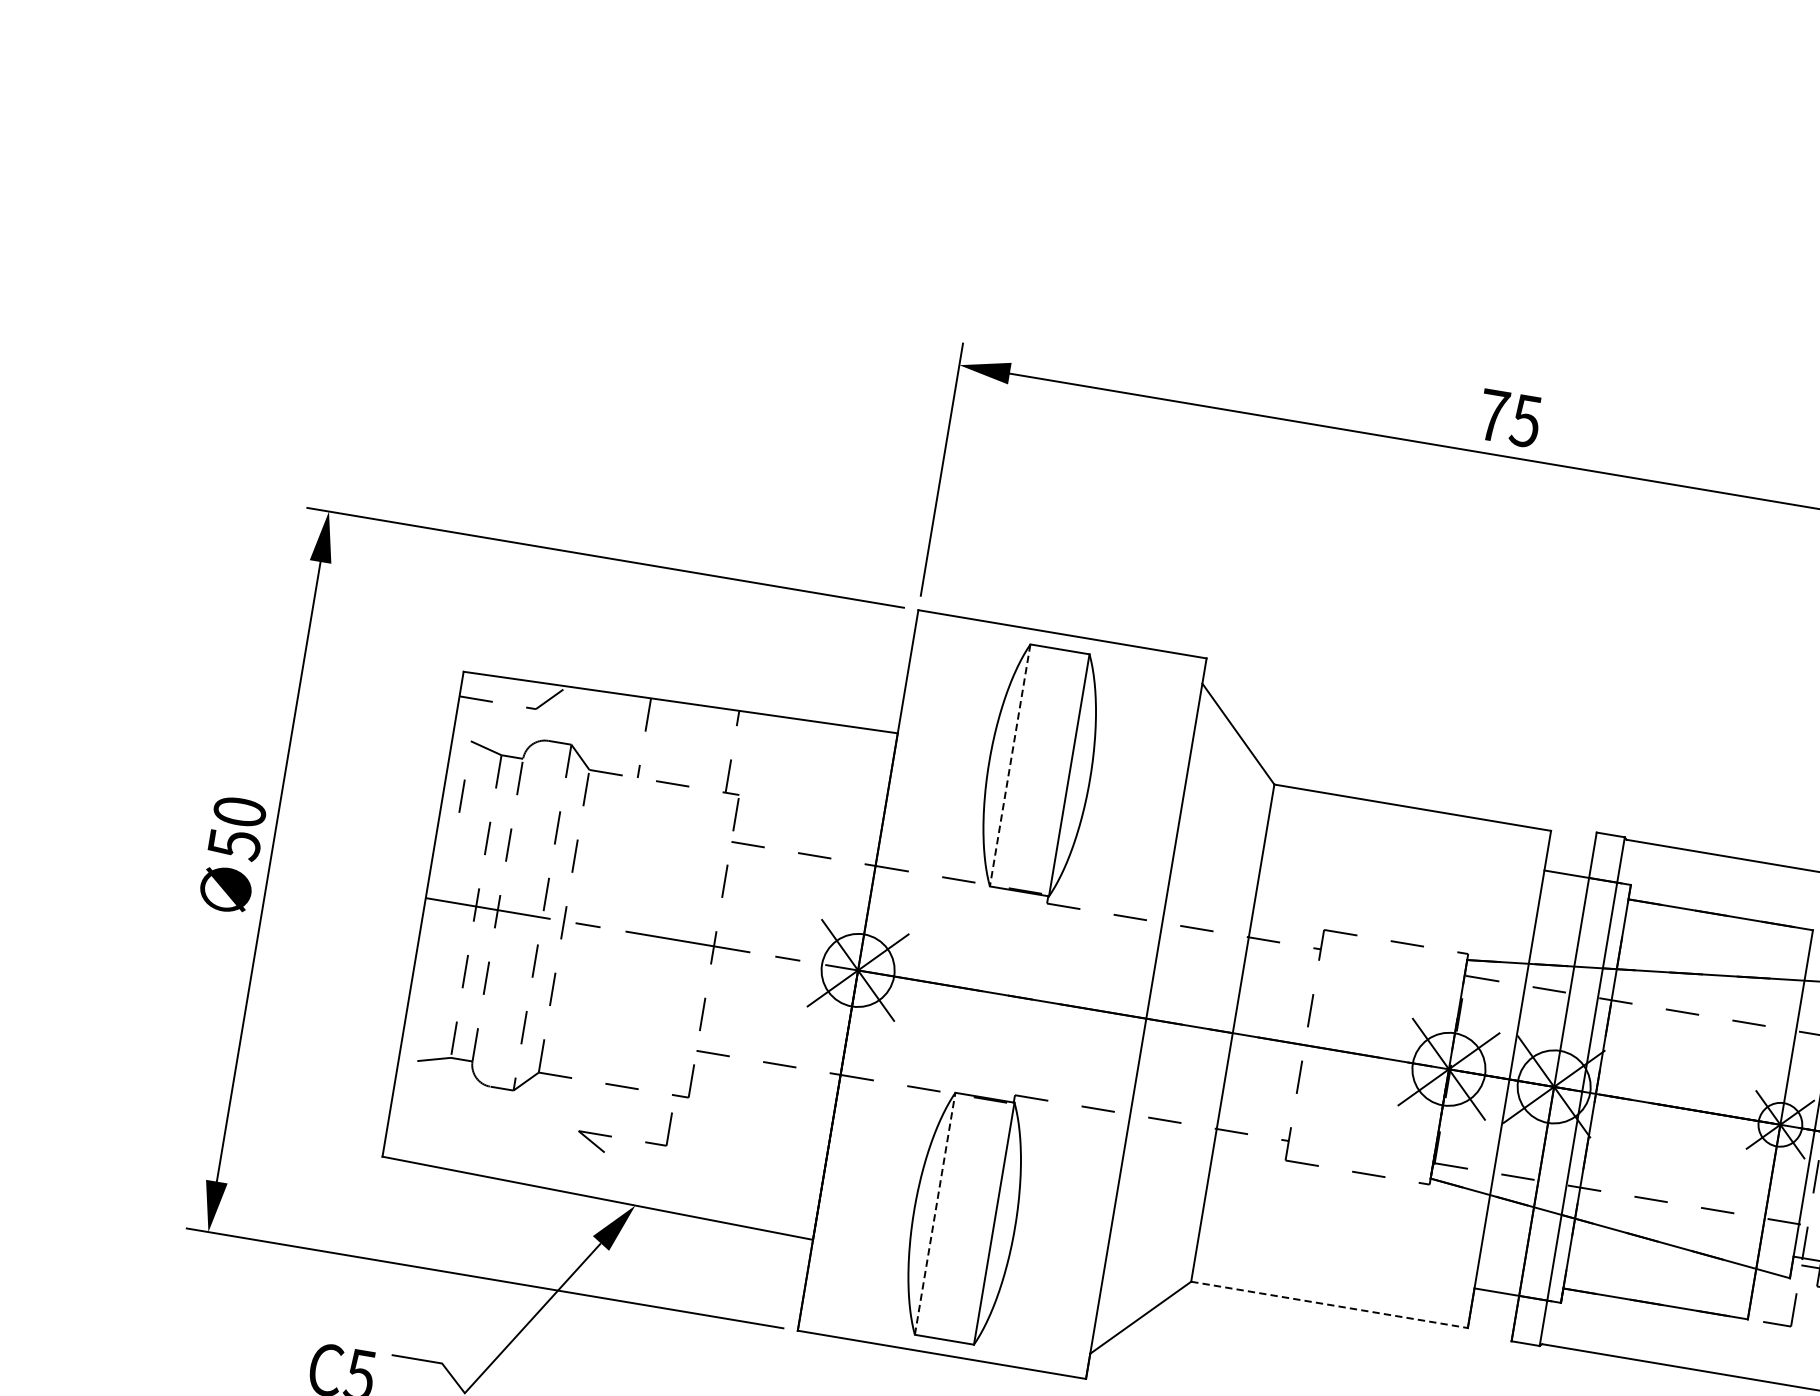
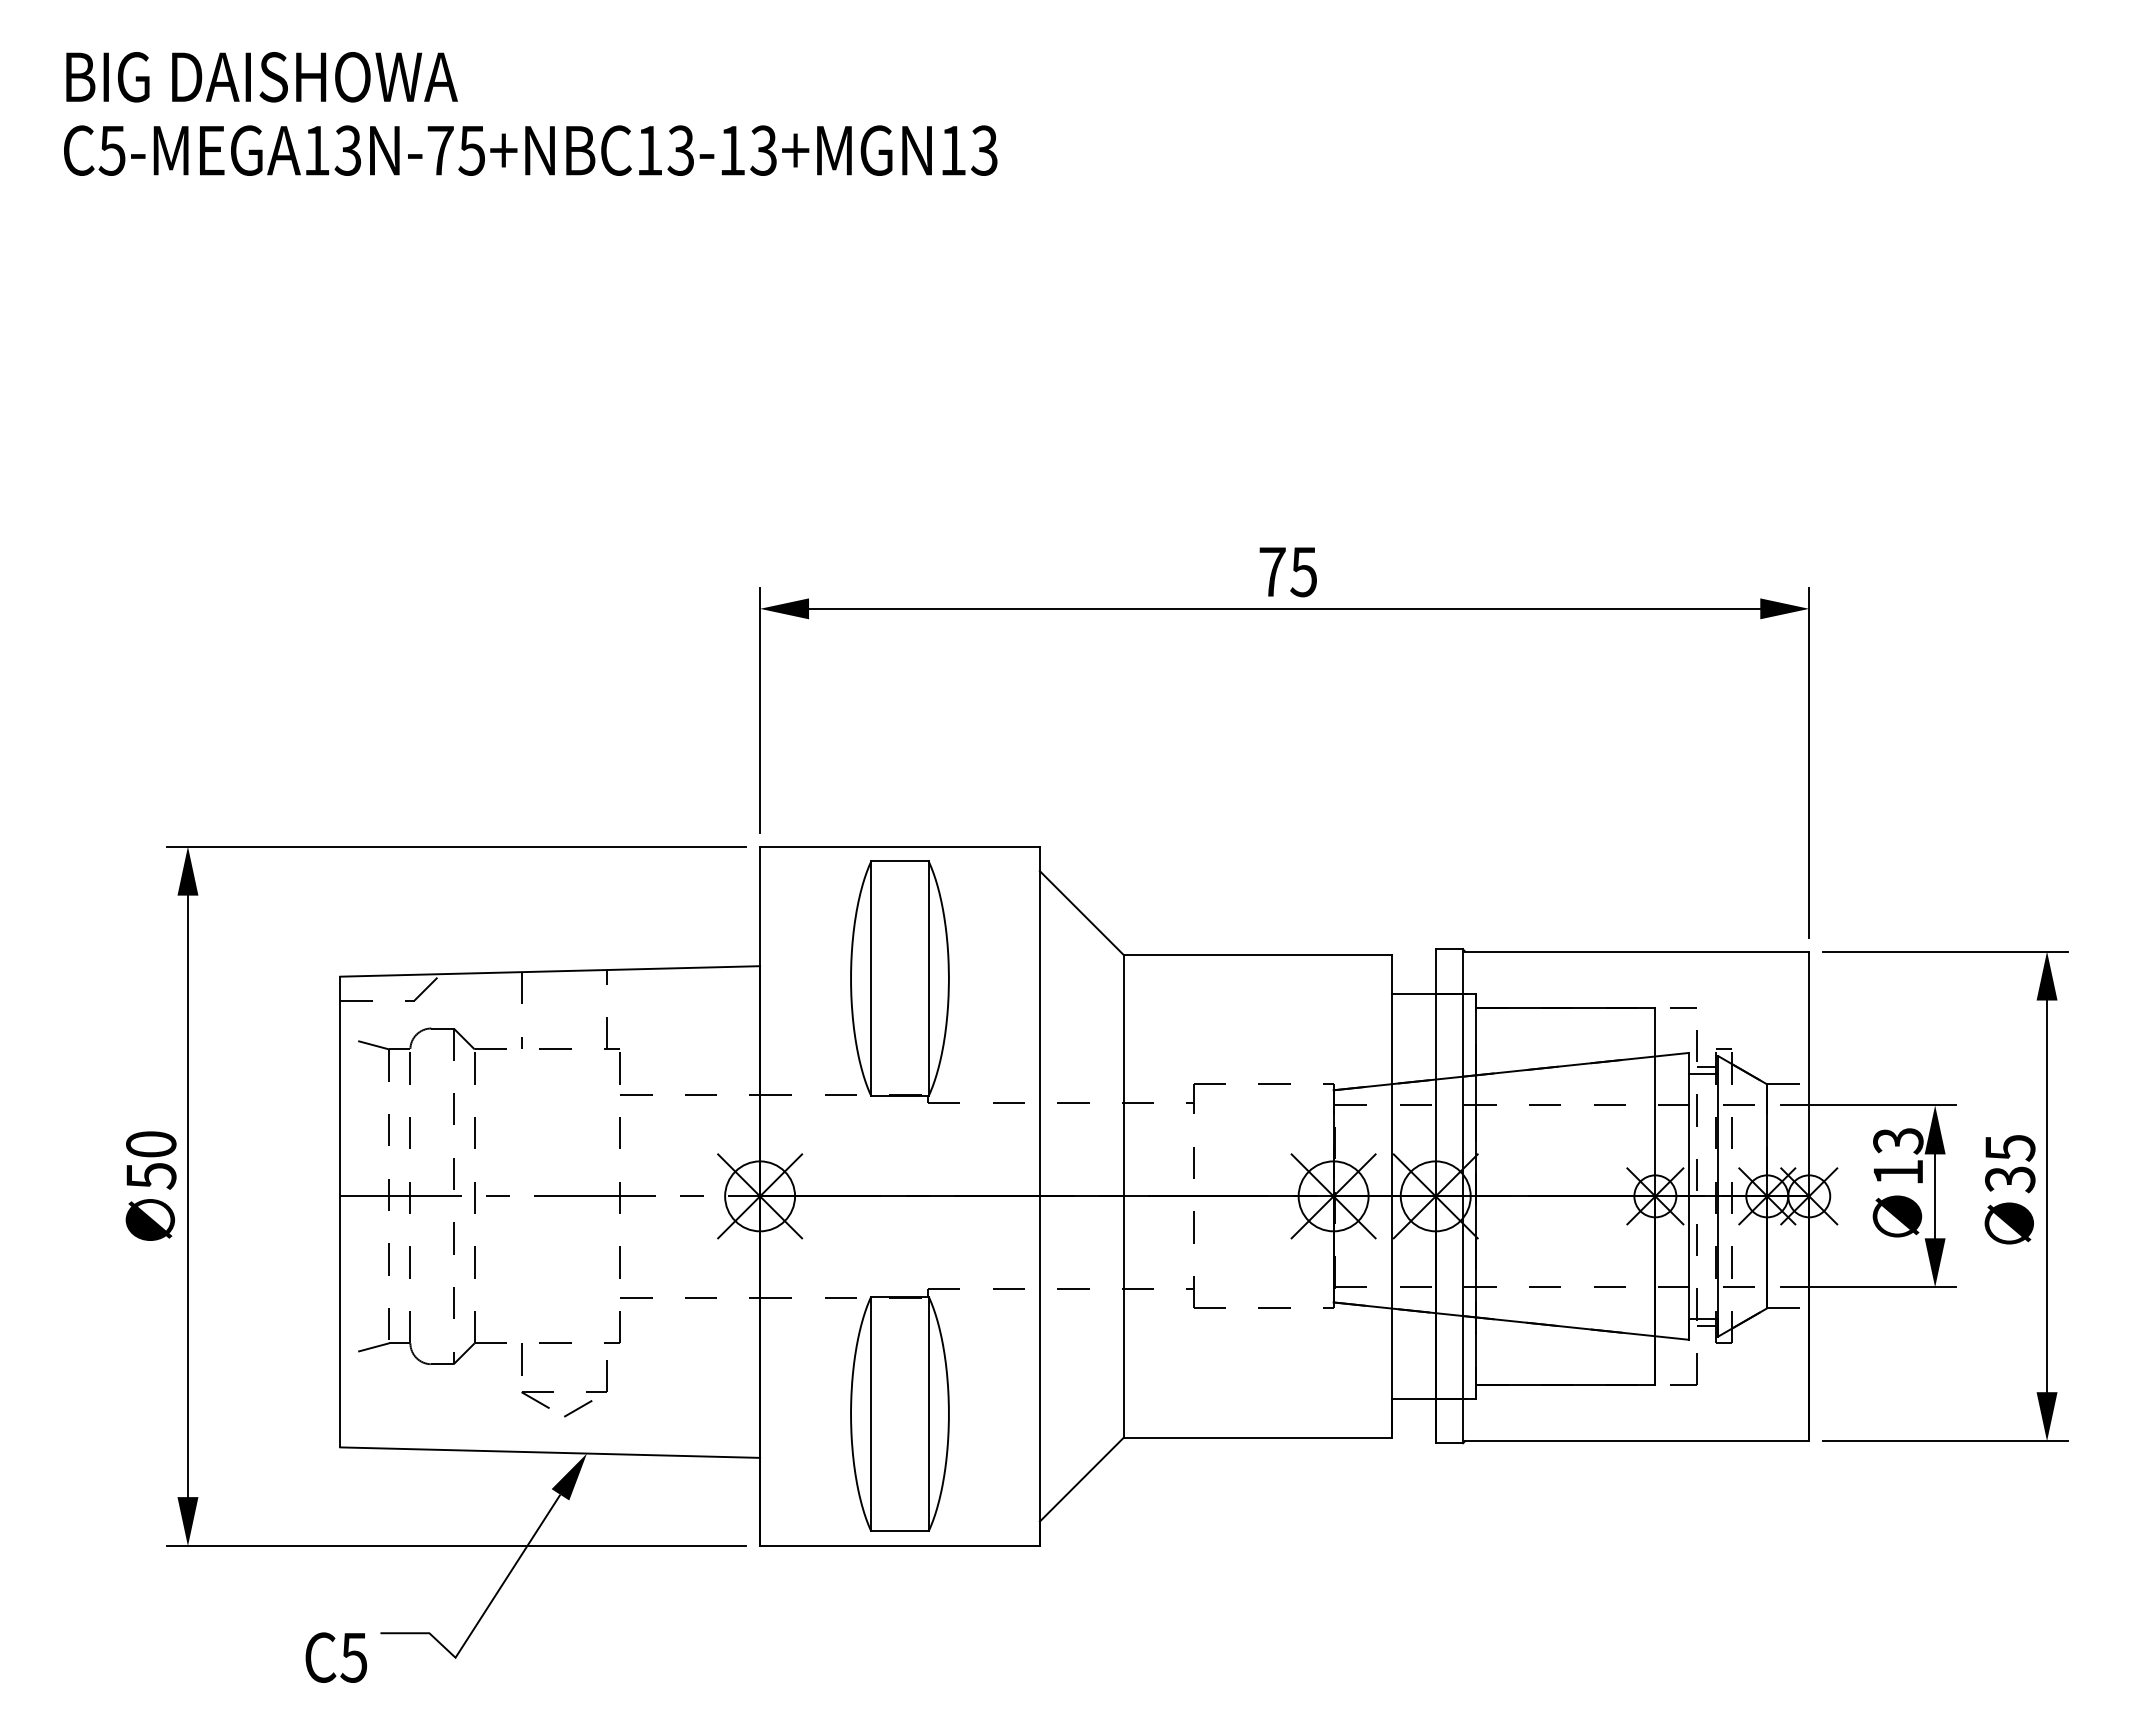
line: (1010, 766) -> (871, 979), dashed -> solid
line: (461, 796) -> (521, 1359), moved
line: (634, 1157) -> (578, 1408), added
line: (935, 1213) -> (871, 1413), dashed -> solid
line: (1329, 1304) -> (1258, 1437), dashed -> solid

